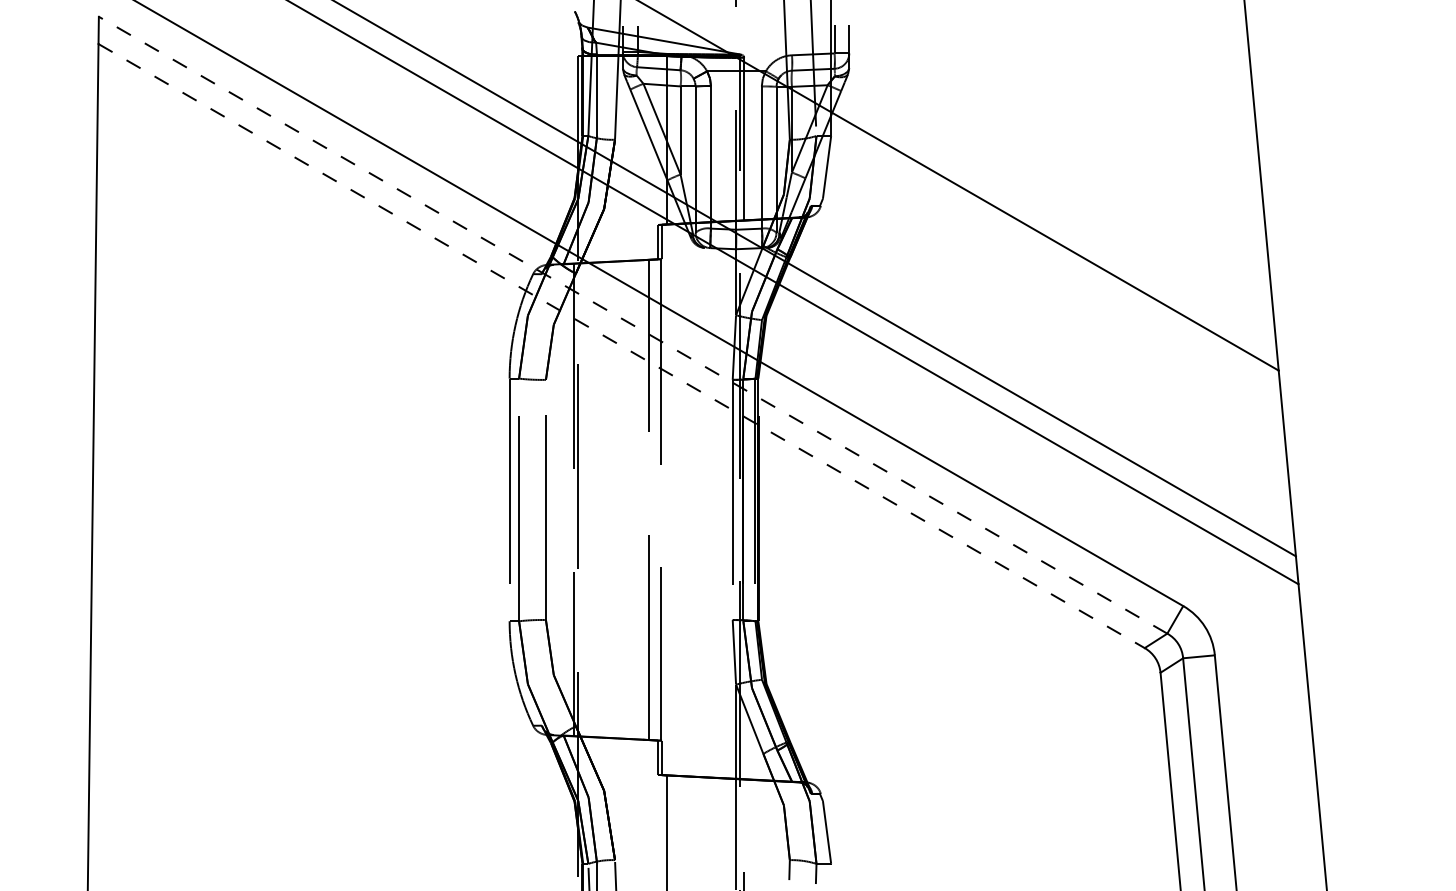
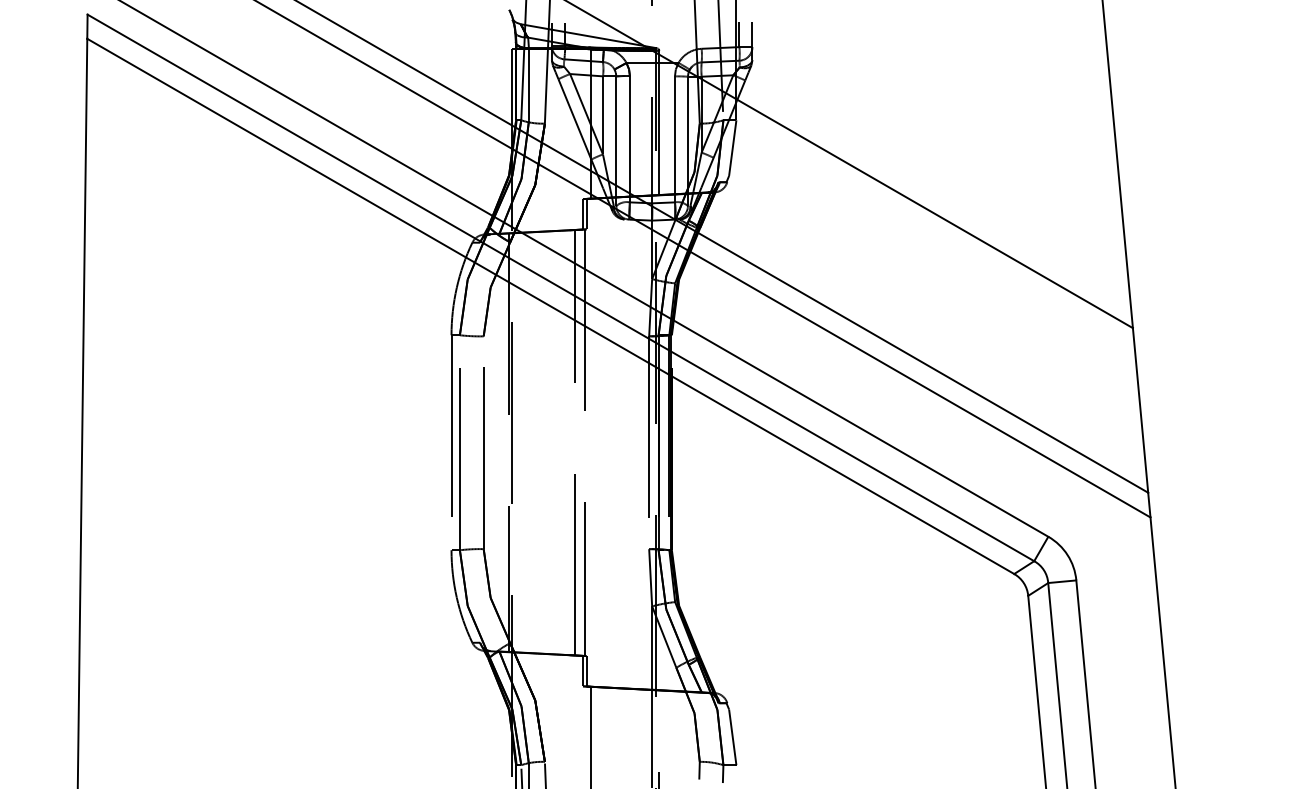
line: (633, 325) -> (561, 288), dashed -> solid
line: (622, 346) -> (551, 306), dashed -> solid

